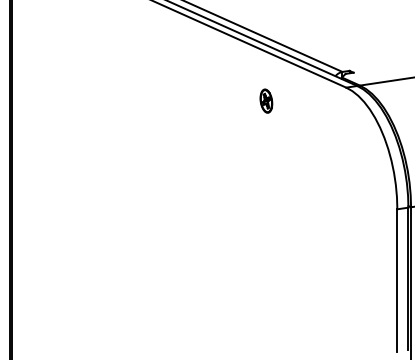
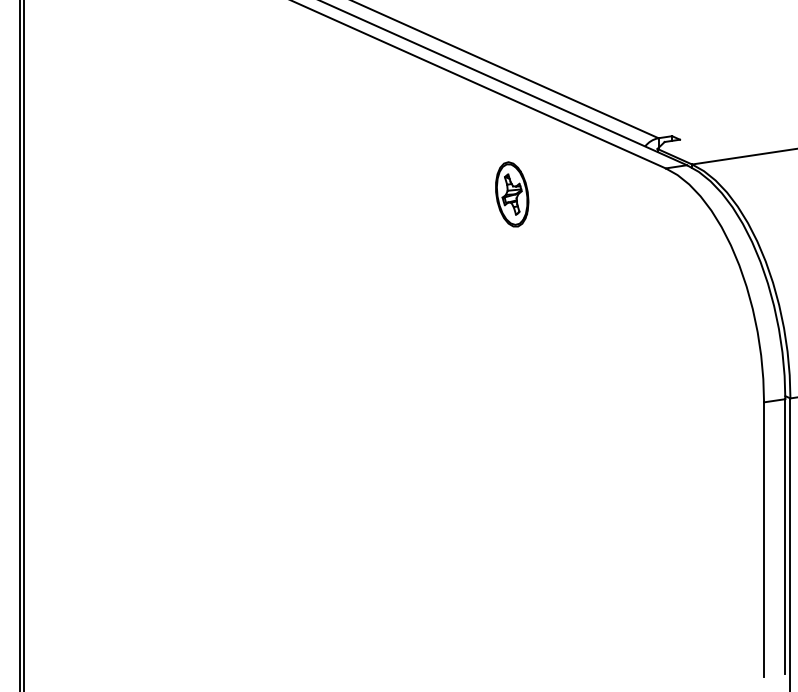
part: (266, 100) -> (512, 193), size x1.43

